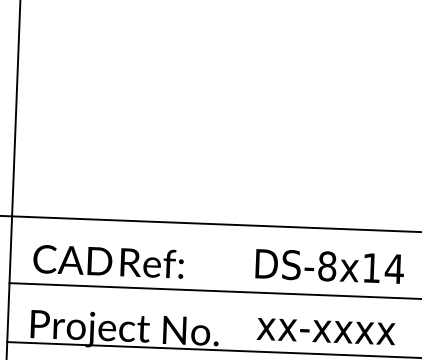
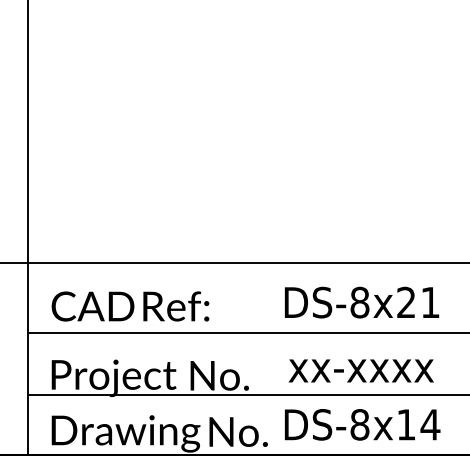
text: (383, 267) -> (418, 301), DS-8x14 -> DS-8x21

